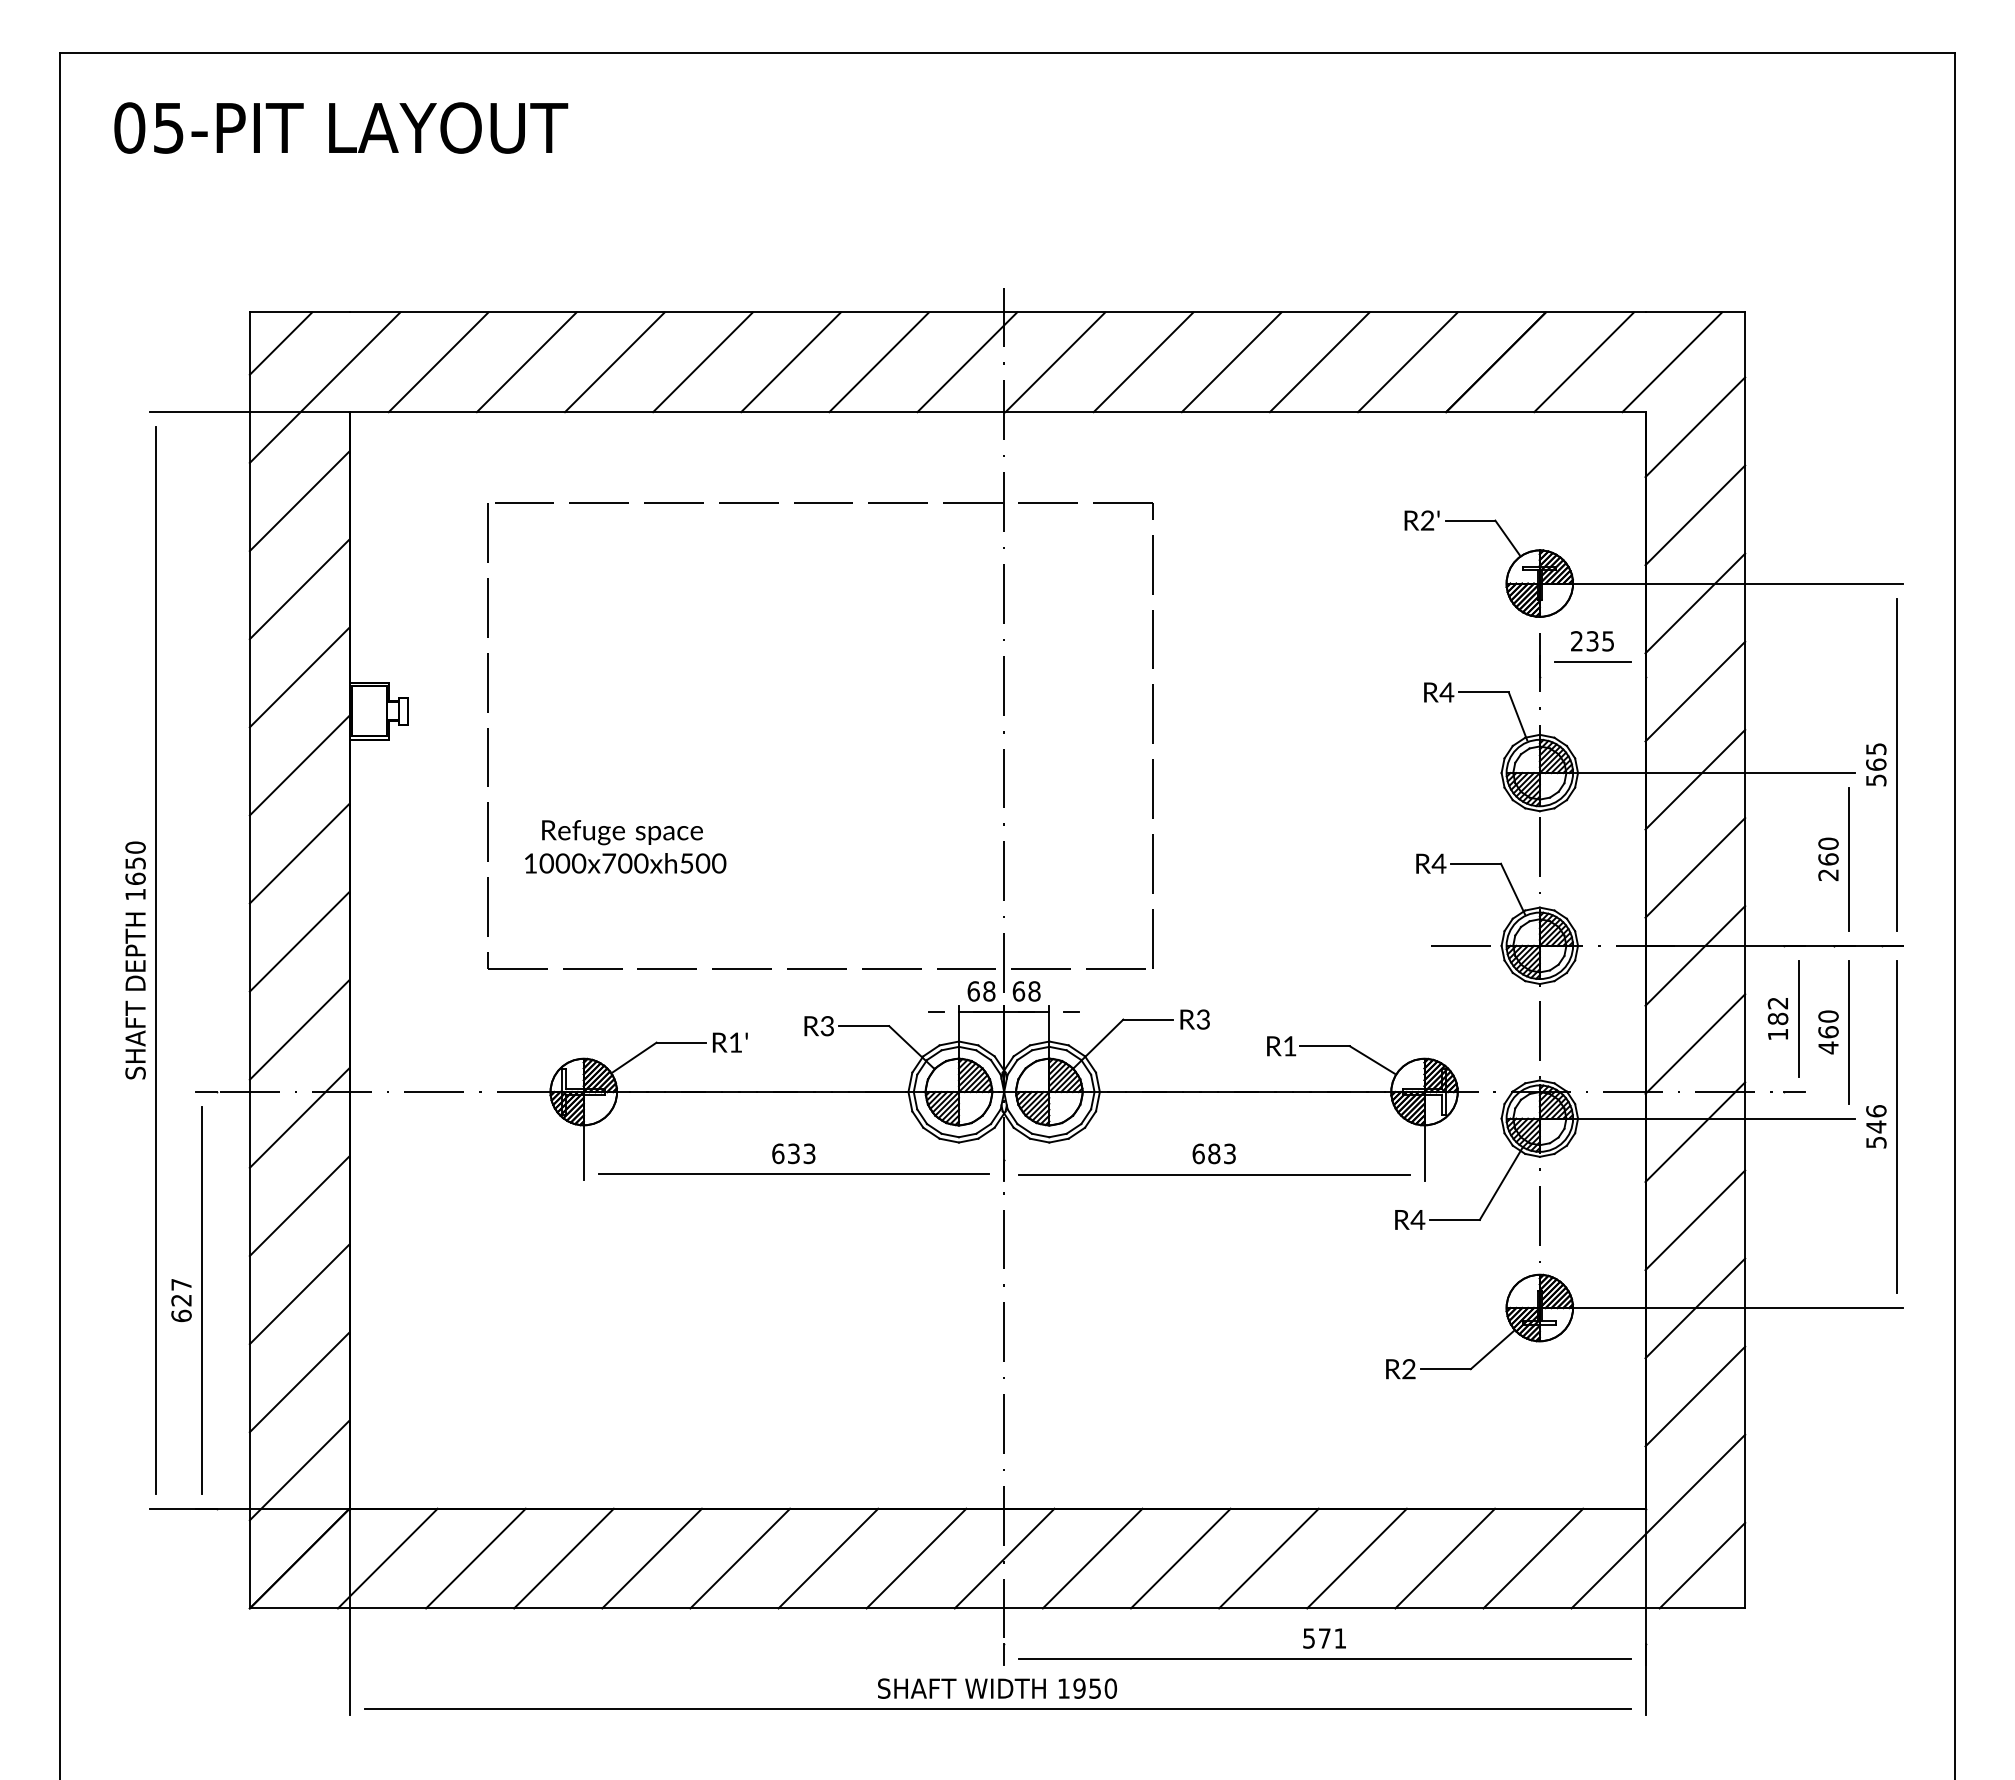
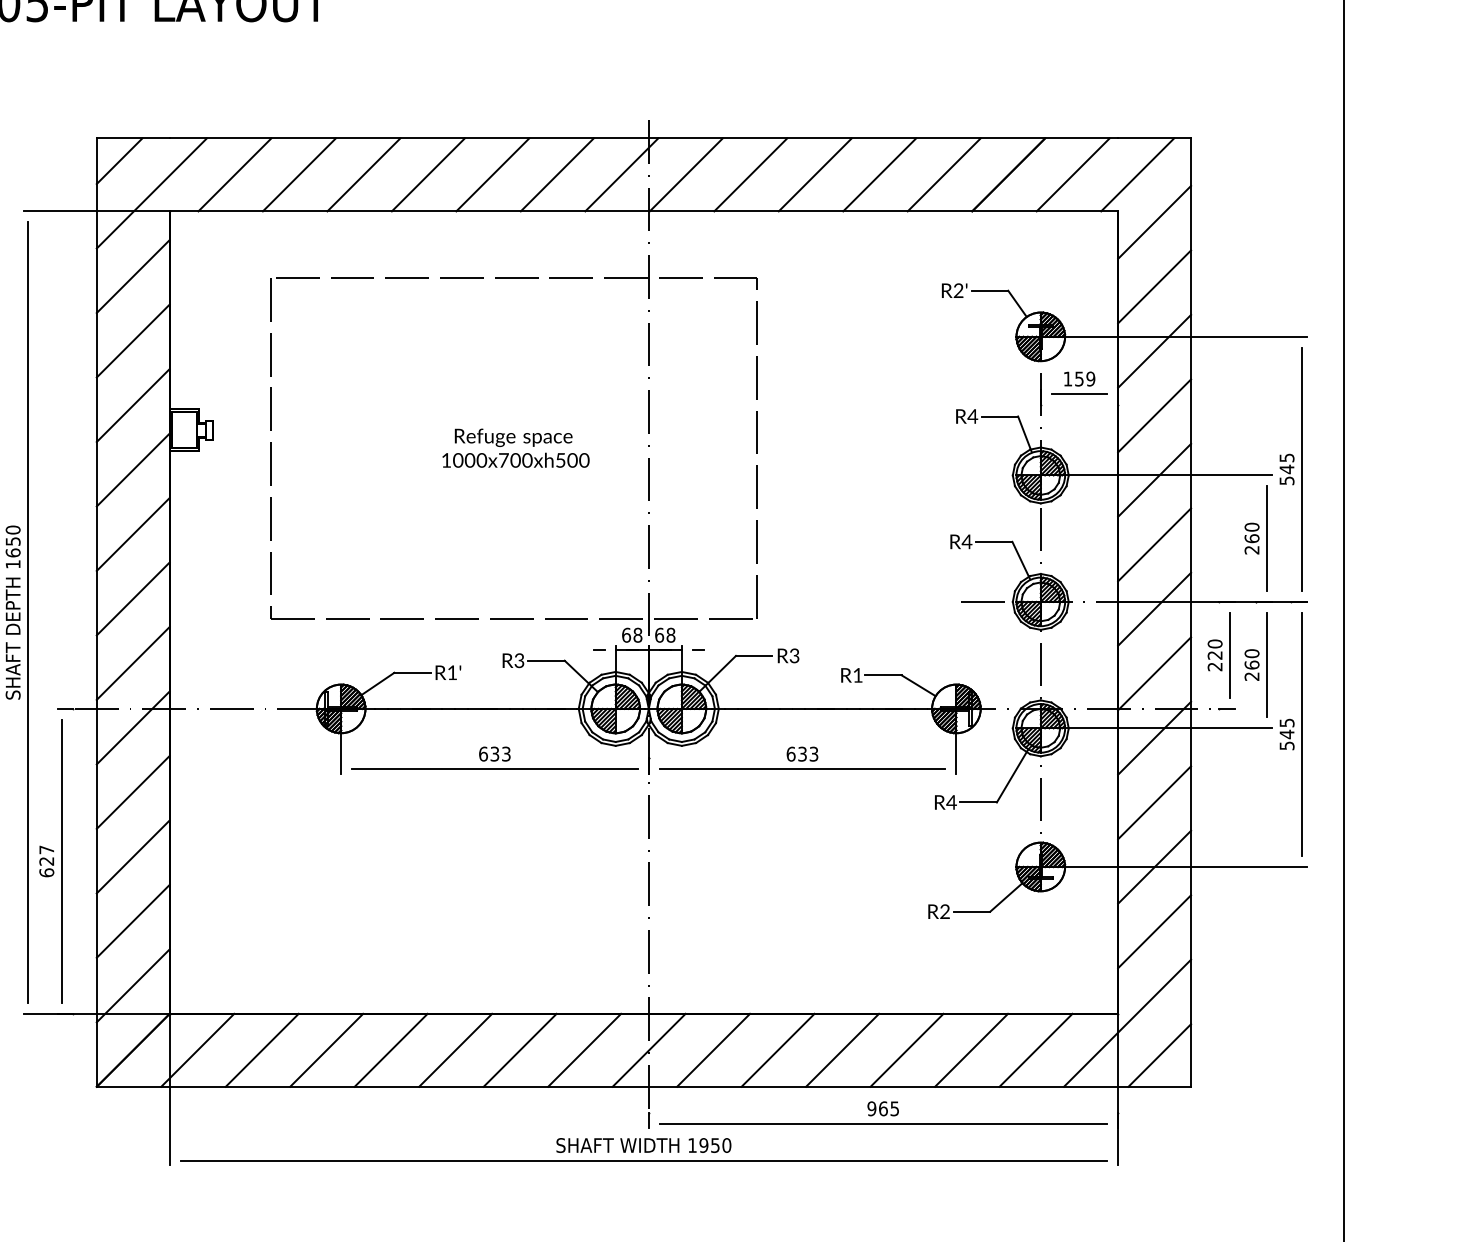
text: (1592, 641) -> (1079, 379), 235 -> 159
text: (1876, 764) -> (1287, 469), 565 -> 545
text: (625, 846) -> (515, 447), moved
text: (1777, 1018) -> (1214, 655), 182 -> 220
text: (1828, 1047) -> (1252, 676), 460 -> 260
text: (1876, 1111) -> (1287, 723), 546 -> 545
text: (1214, 1153) -> (802, 753), 683 -> 633
text: (1324, 1638) -> (883, 1108), 571 -> 965

